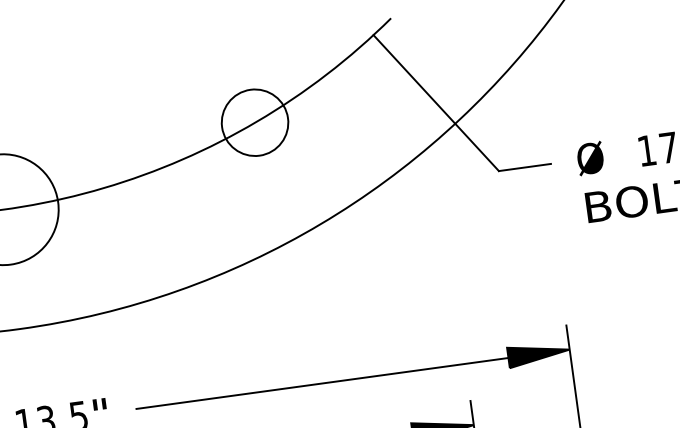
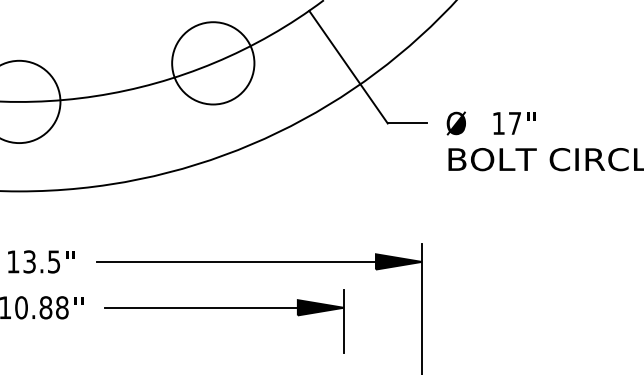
circle: (255, 122) -> (213, 63), size x1.67

